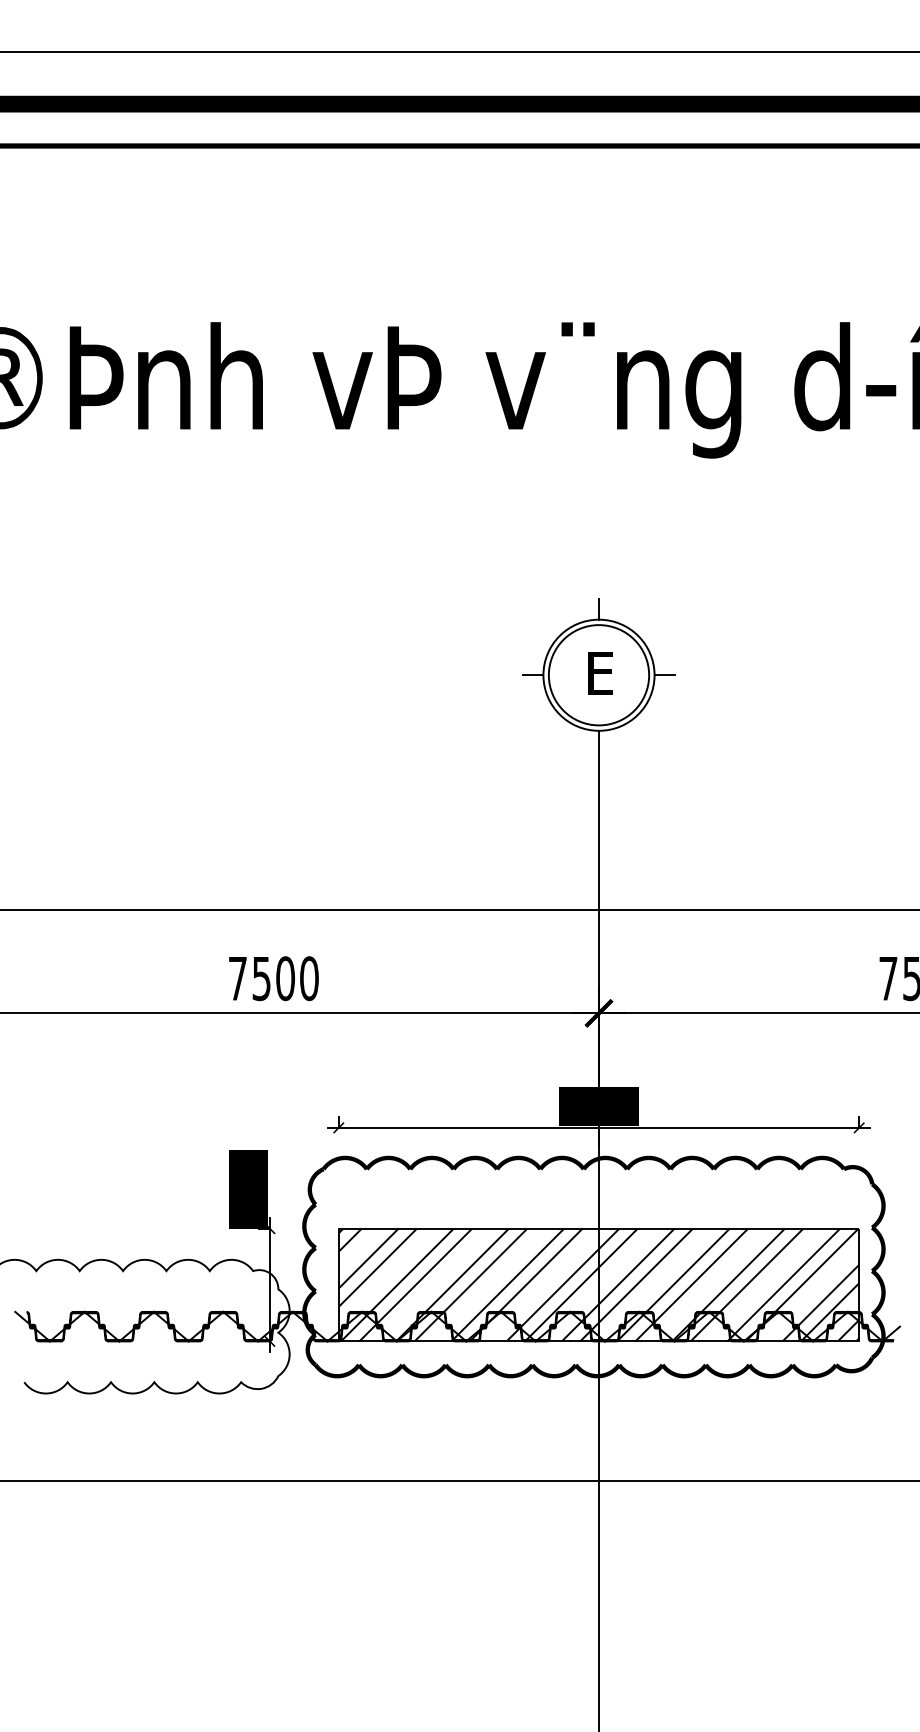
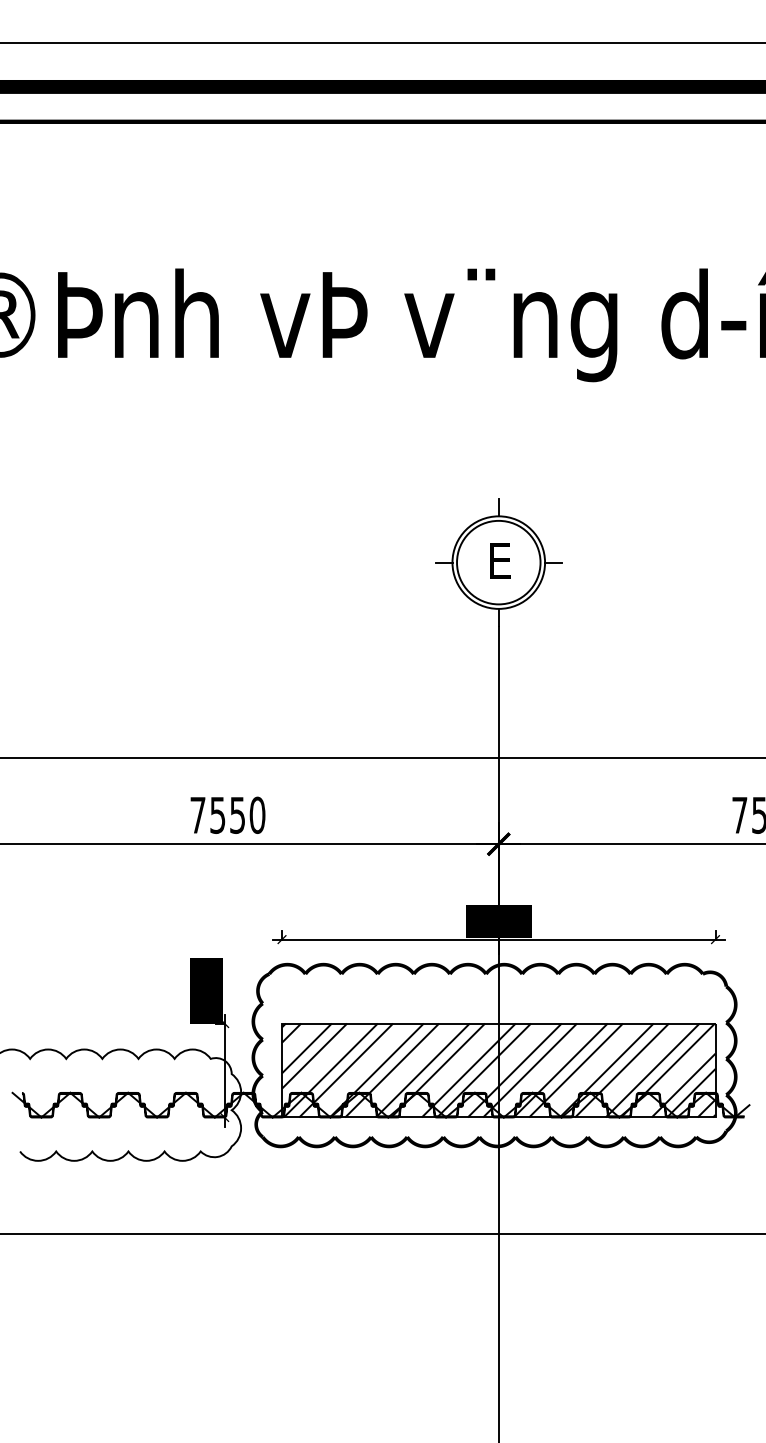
text: (285, 978) -> (237, 815), 7500 -> 7550

